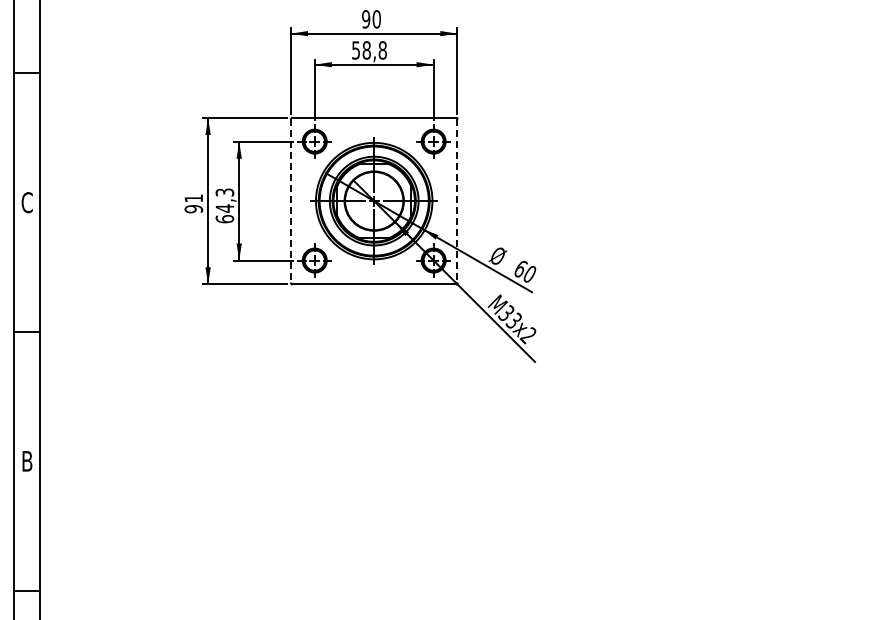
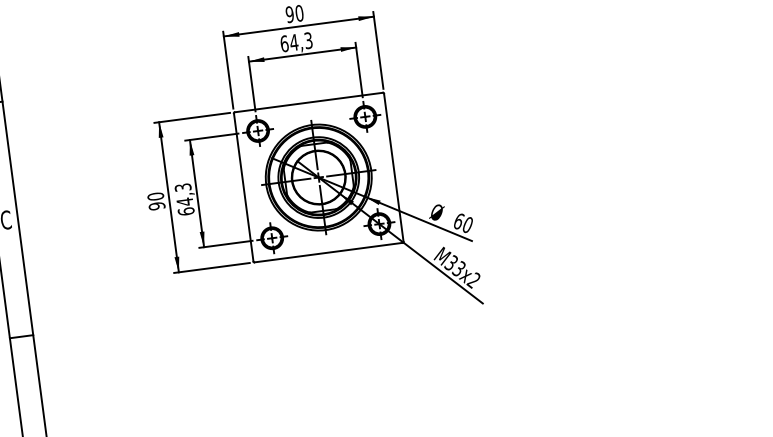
text: (369, 50) -> (296, 42), 58,8 -> 64,3
text: (193, 198) -> (155, 196), 91 -> 90
line: (291, 201) -> (244, 187), dashed -> solid
line: (457, 201) -> (393, 168), dashed -> solid

